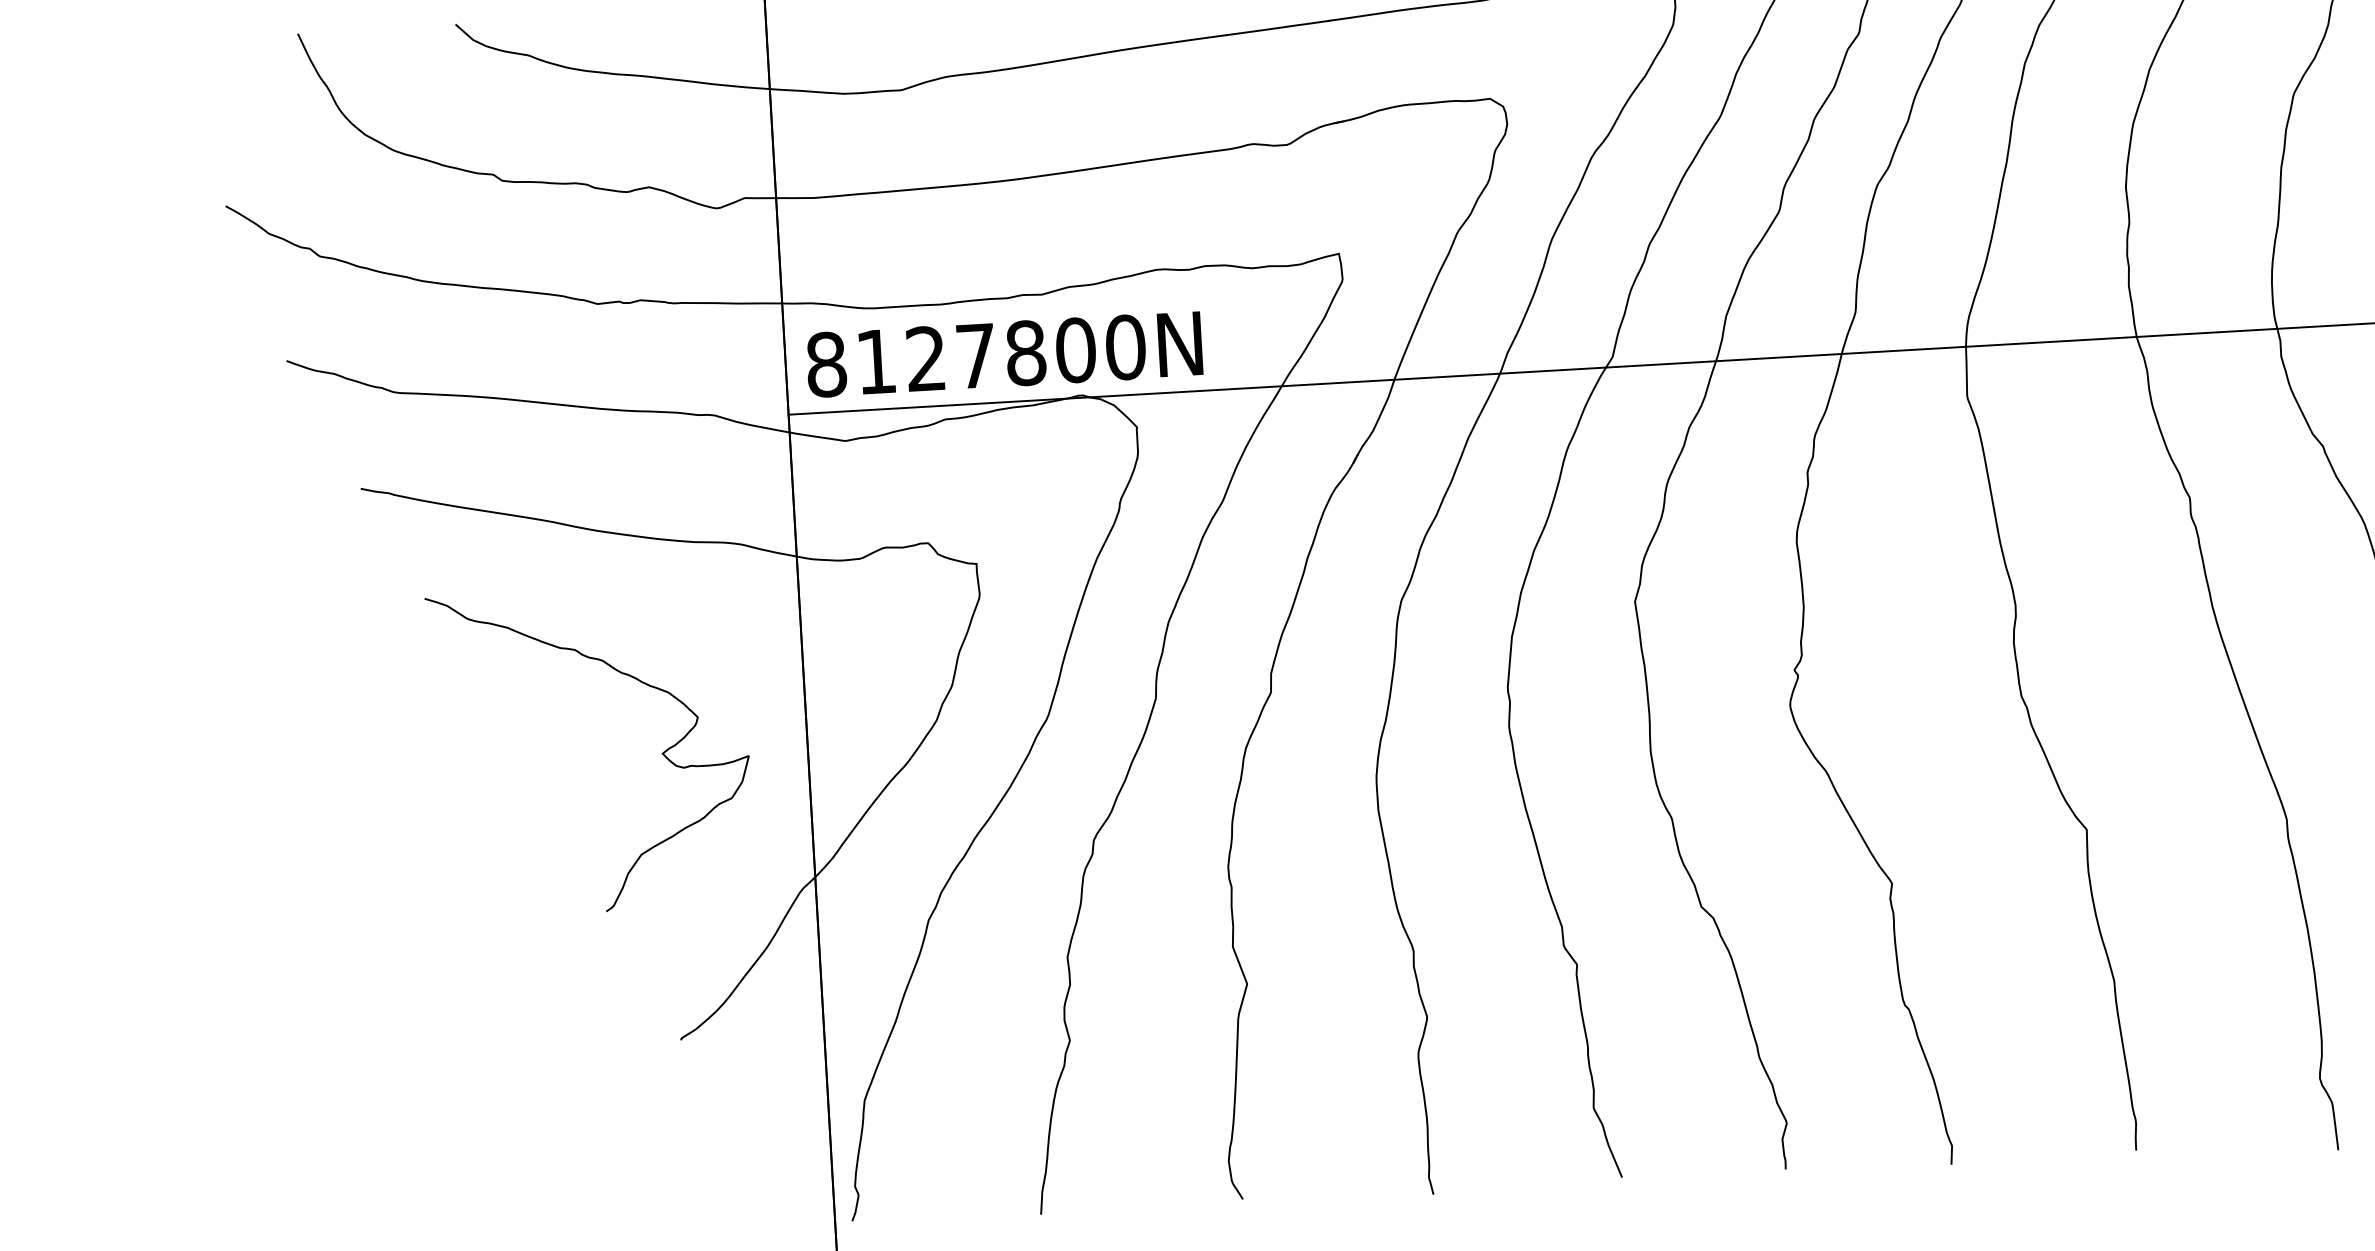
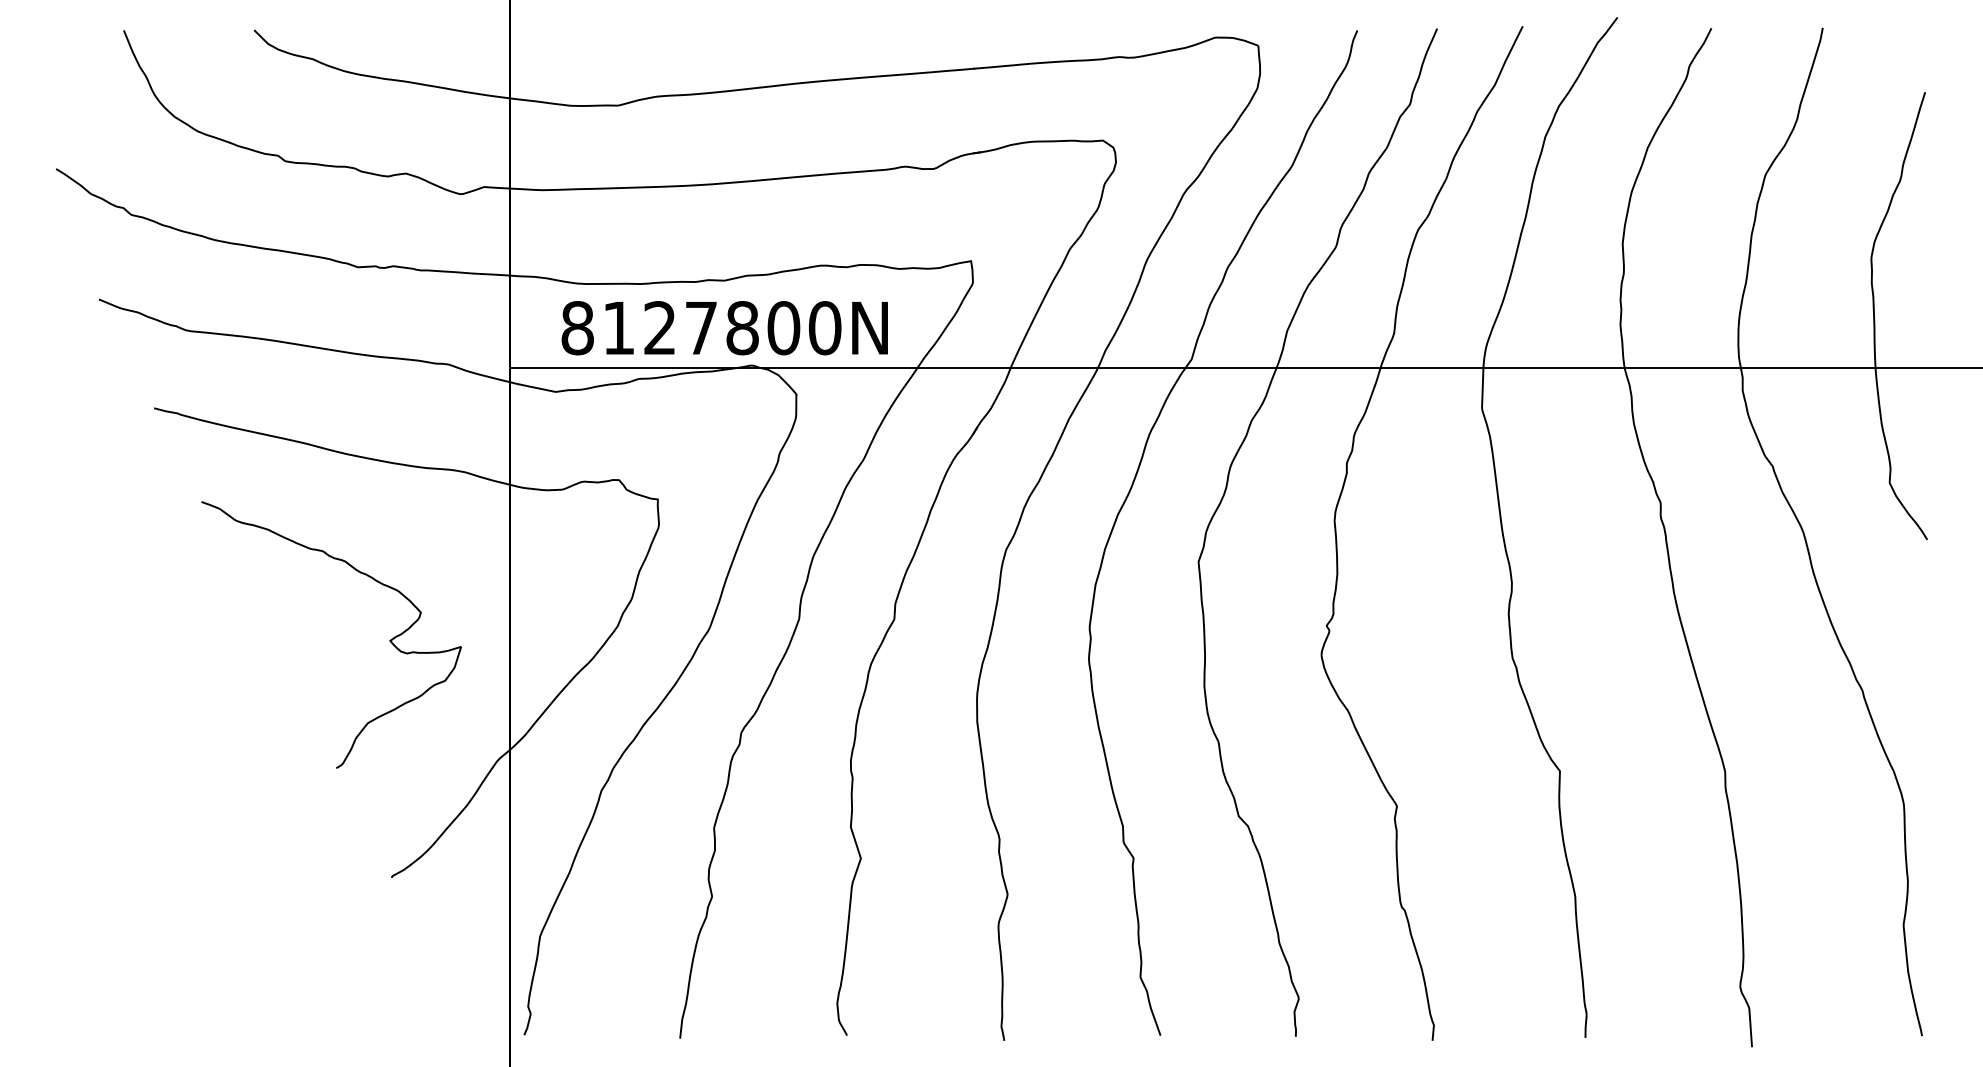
text: (1004, 354) -> (724, 328), moved

